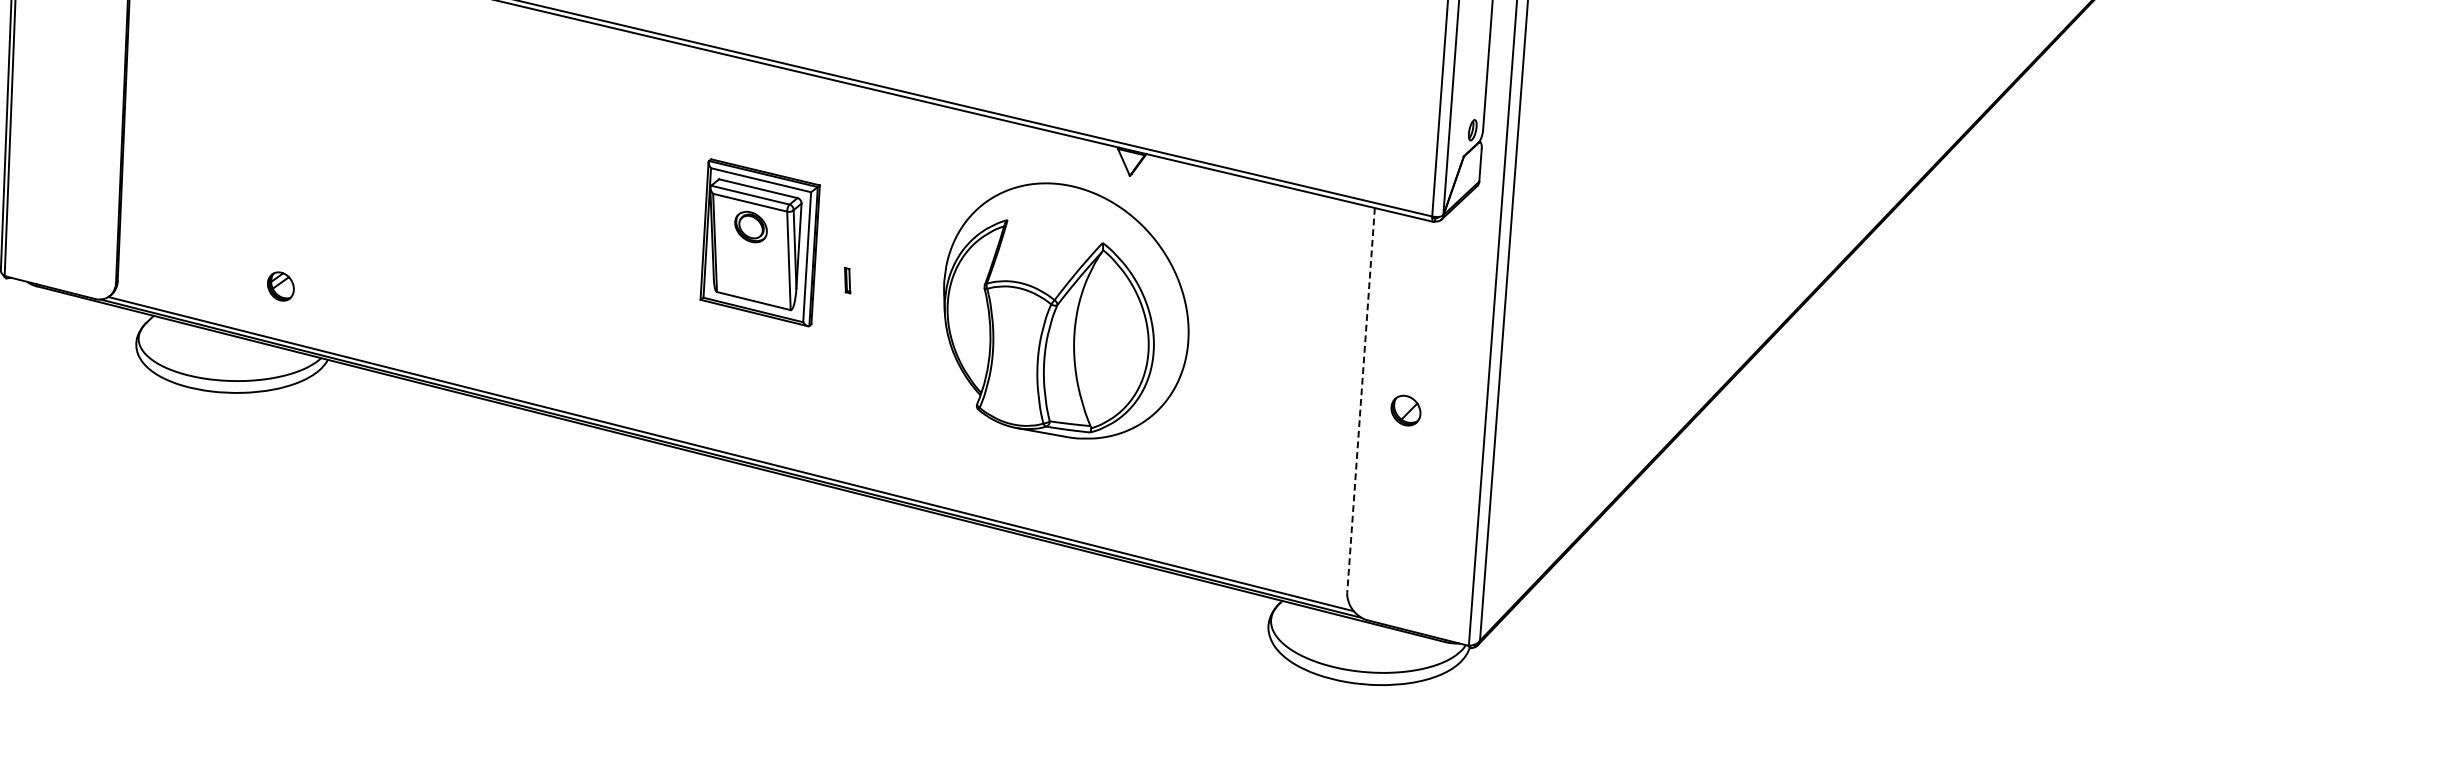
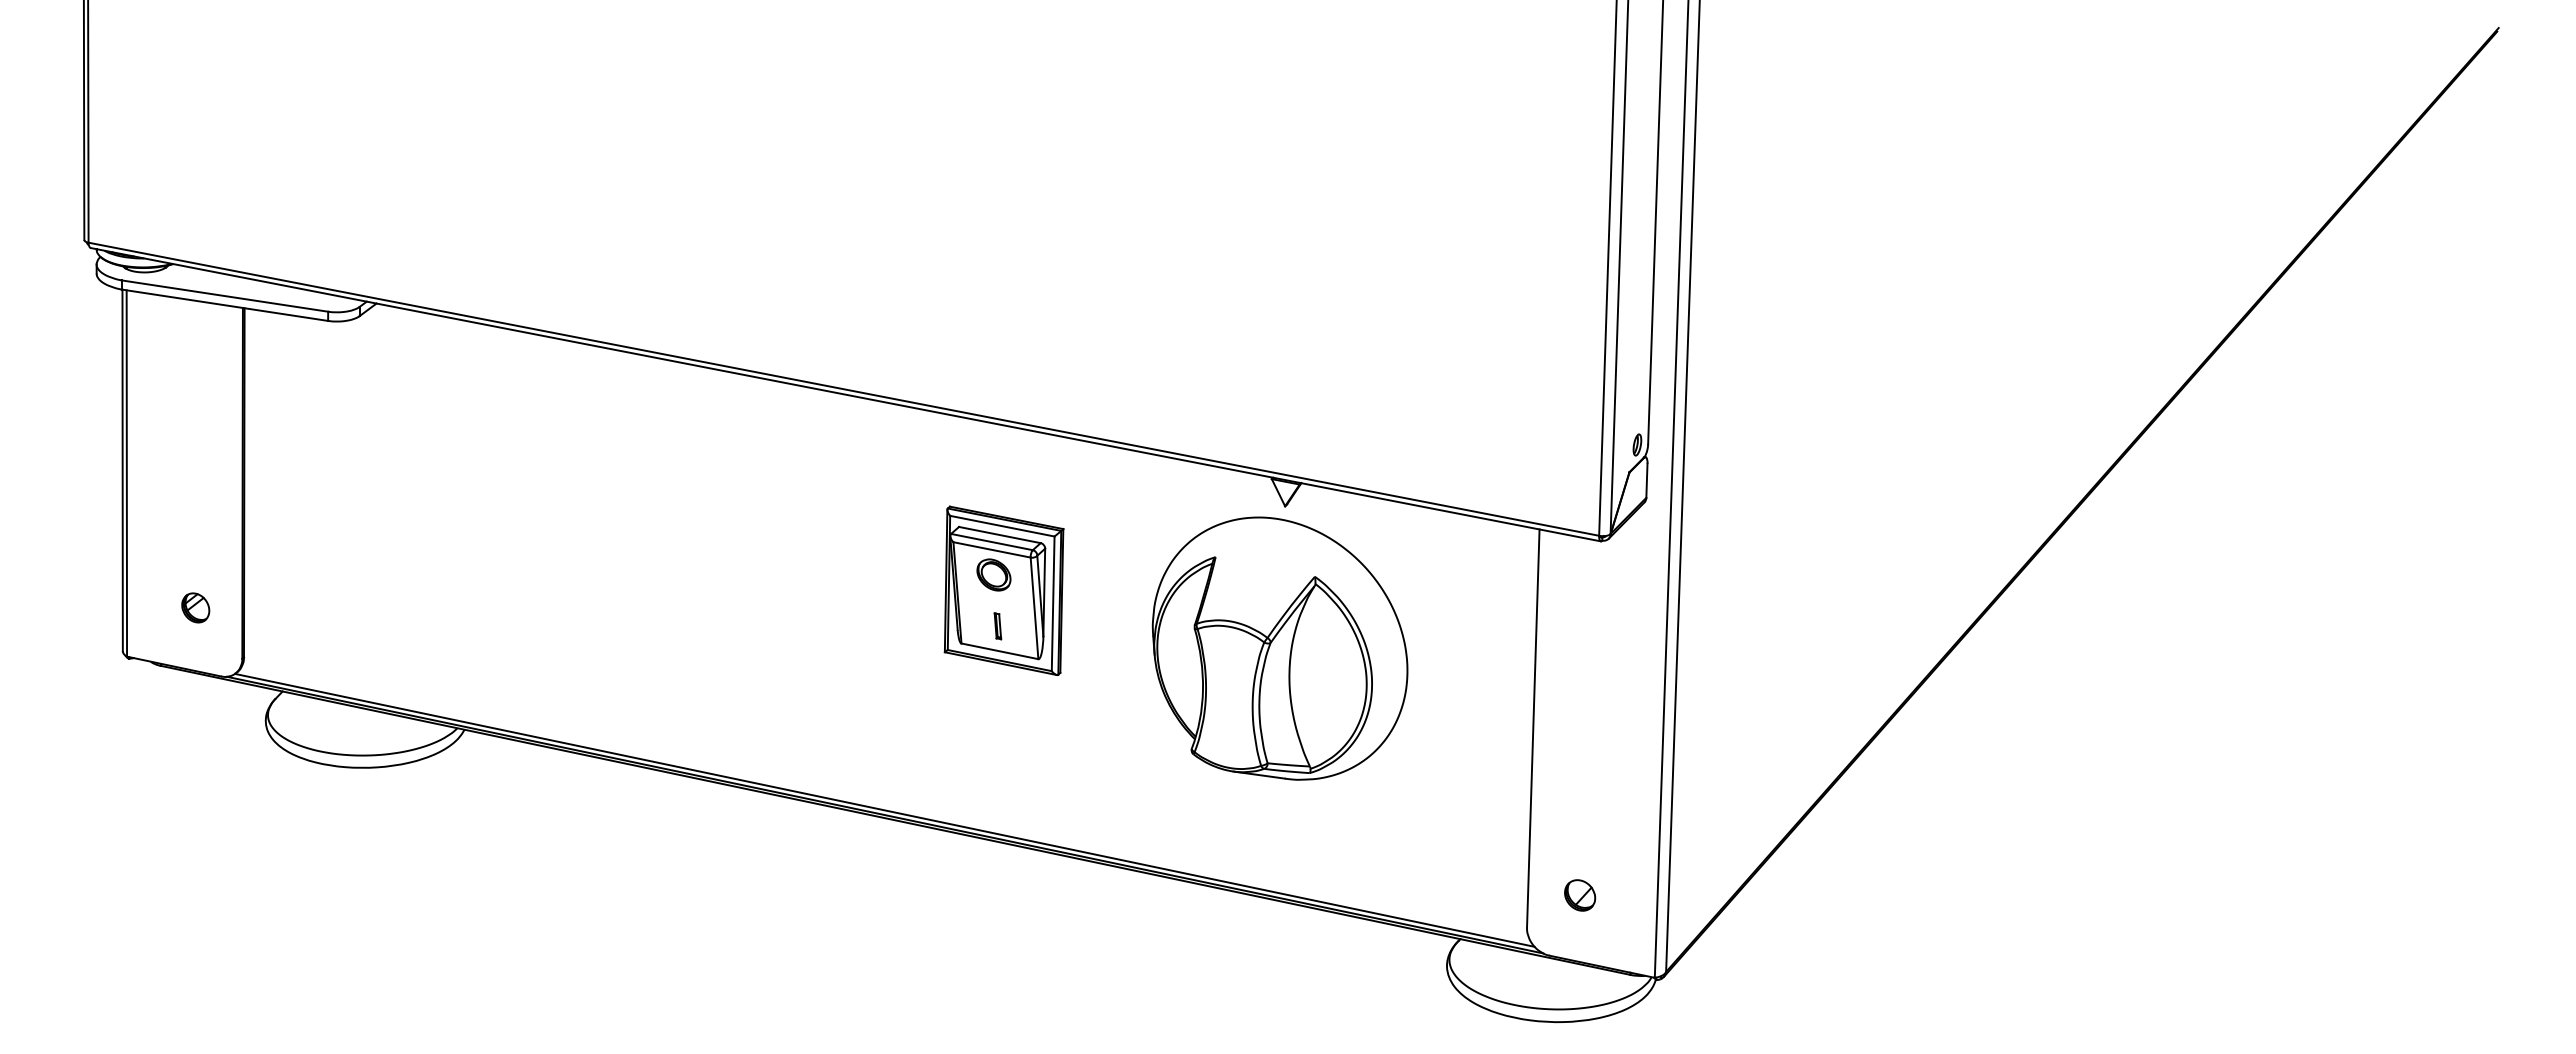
part: (759, 242) -> (1003, 590), moved
part: (280, 286) -> (195, 607), moved
part: (1065, 310) -> (1279, 648), moved
line: (1361, 400) -> (1533, 728), dashed -> solid
part: (1406, 410) -> (1580, 895), moved

